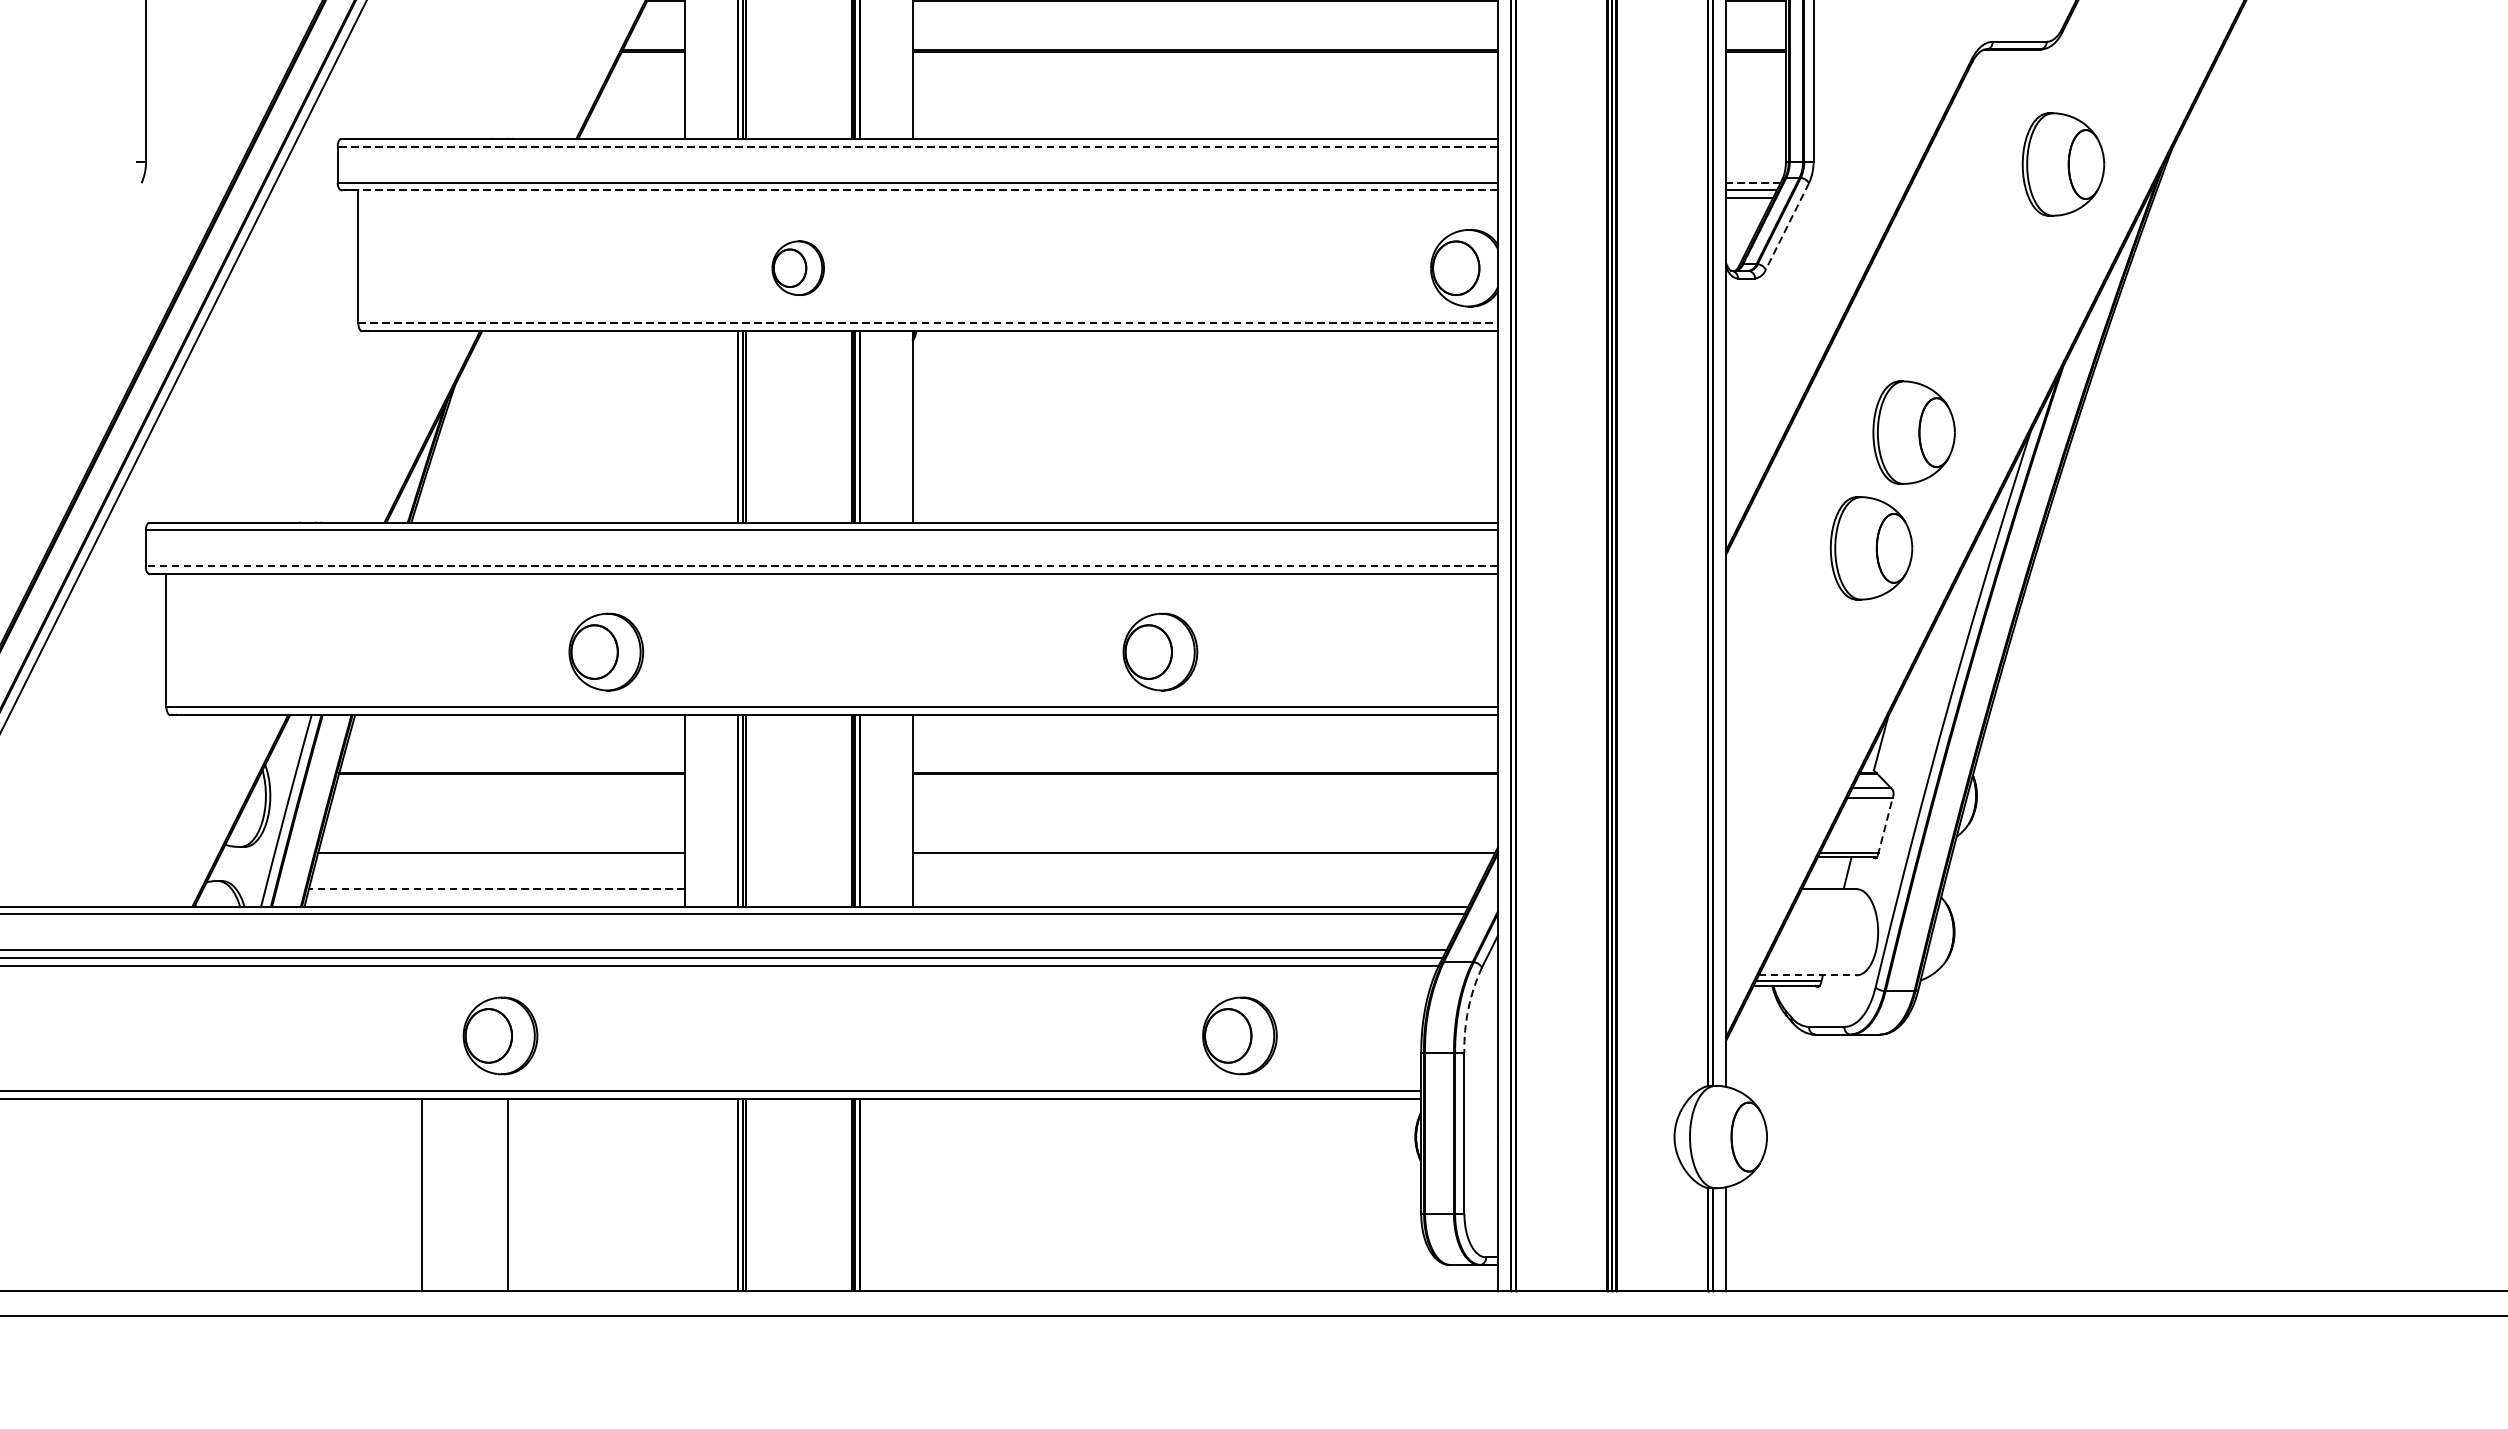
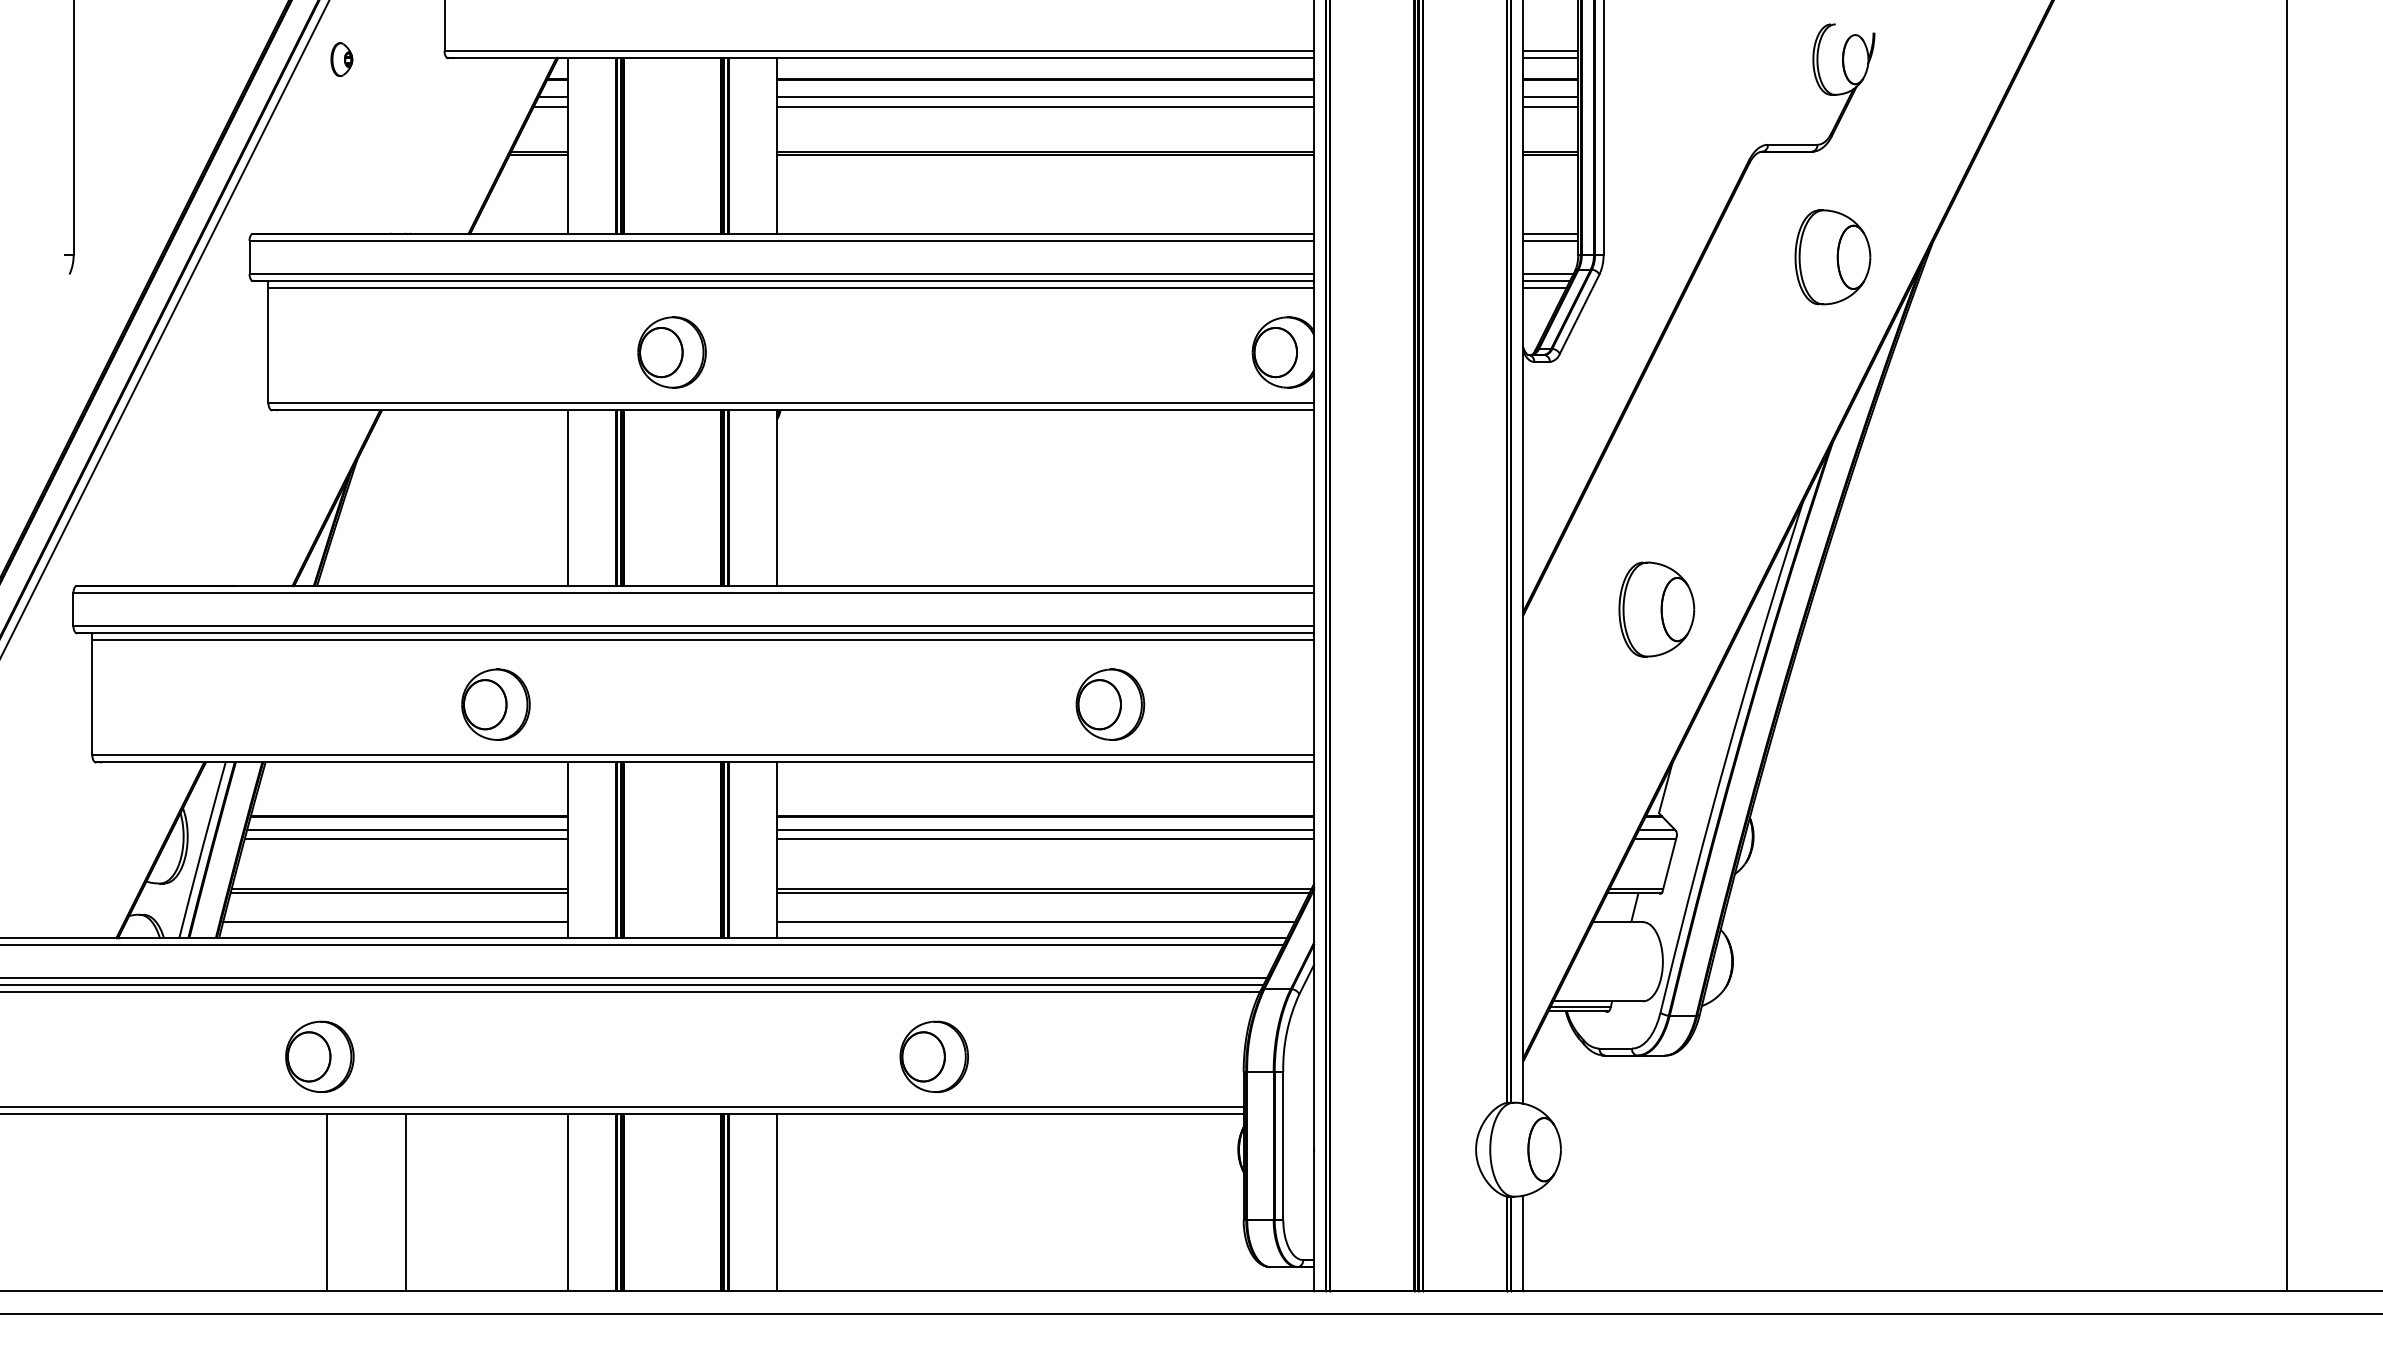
line: (1755, 138) -> (1550, 233), added
line: (917, 146) -> (781, 240), dashed -> solid
line: (1755, 146) -> (1550, 240), added
line: (1752, 182) -> (1547, 273), dashed -> solid
line: (919, 189) -> (783, 280), dashed -> solid
line: (928, 197) -> (791, 287), added
line: (1787, 226) -> (1579, 314), dashed -> solid
part: (797, 268) -> (671, 352), size x1.43
line: (928, 323) -> (791, 403), dashed -> solid
line: (685, 427) -> (568, 498), added
part: (1913, 432) -> (1695, 503), removed
line: (821, 566) -> (693, 626), dashed -> solid
line: (832, 582) -> (703, 640), added
part: (1160, 651) -> (1110, 704), moved
line: (509, 788) -> (407, 829), added
line: (1205, 788) -> (1045, 829), added
line: (508, 798) -> (406, 839), added
line: (1205, 798) -> (1045, 839), added
line: (1885, 825) -> (1669, 863), dashed -> solid
line: (501, 856) -> (399, 892), added
line: (1201, 856) -> (1042, 892), added
line: (496, 889) -> (395, 922), dashed -> solid
line: (1194, 889) -> (1035, 922), added
line: (1807, 975) -> (1598, 1001), dashed -> solid
arc: (1467, 1009) -> (1286, 1032), dashed -> solid
part: (500, 1035) -> (319, 1056), moved
part: (1240, 1035) -> (934, 1056), moved
line: (685, 1194) -> (568, 1202), added
line: (912, 1194) -> (776, 1202), added

